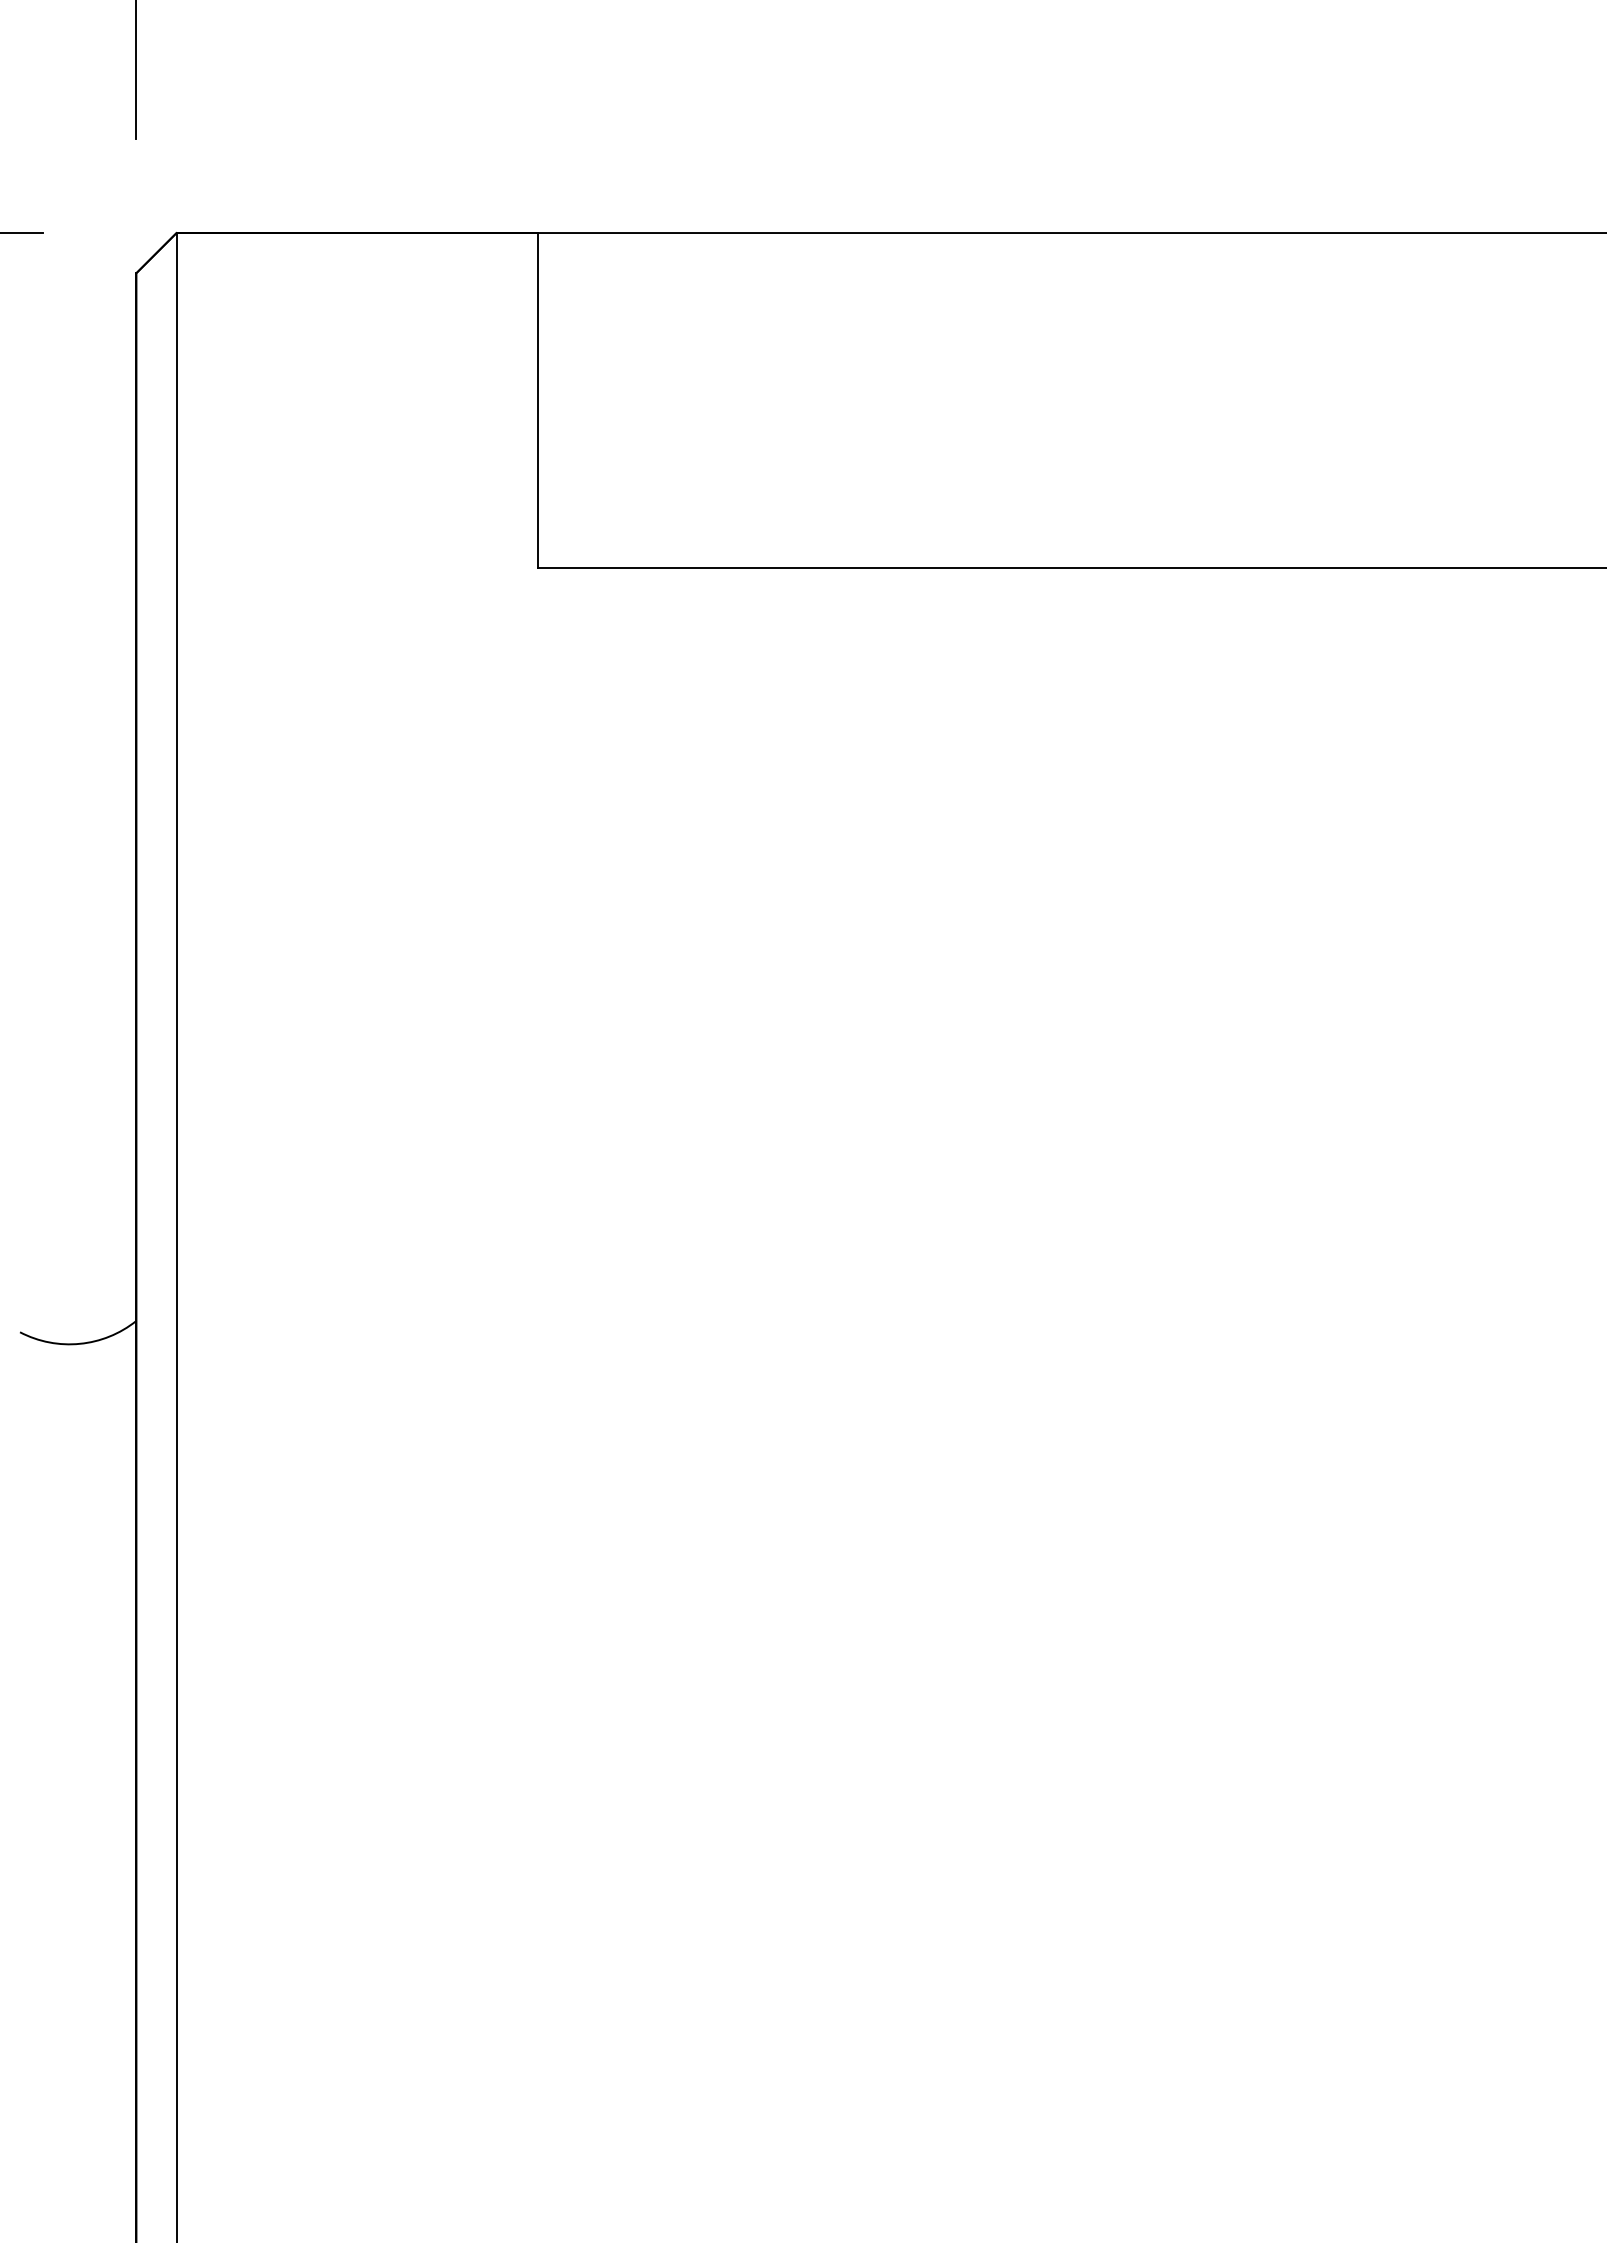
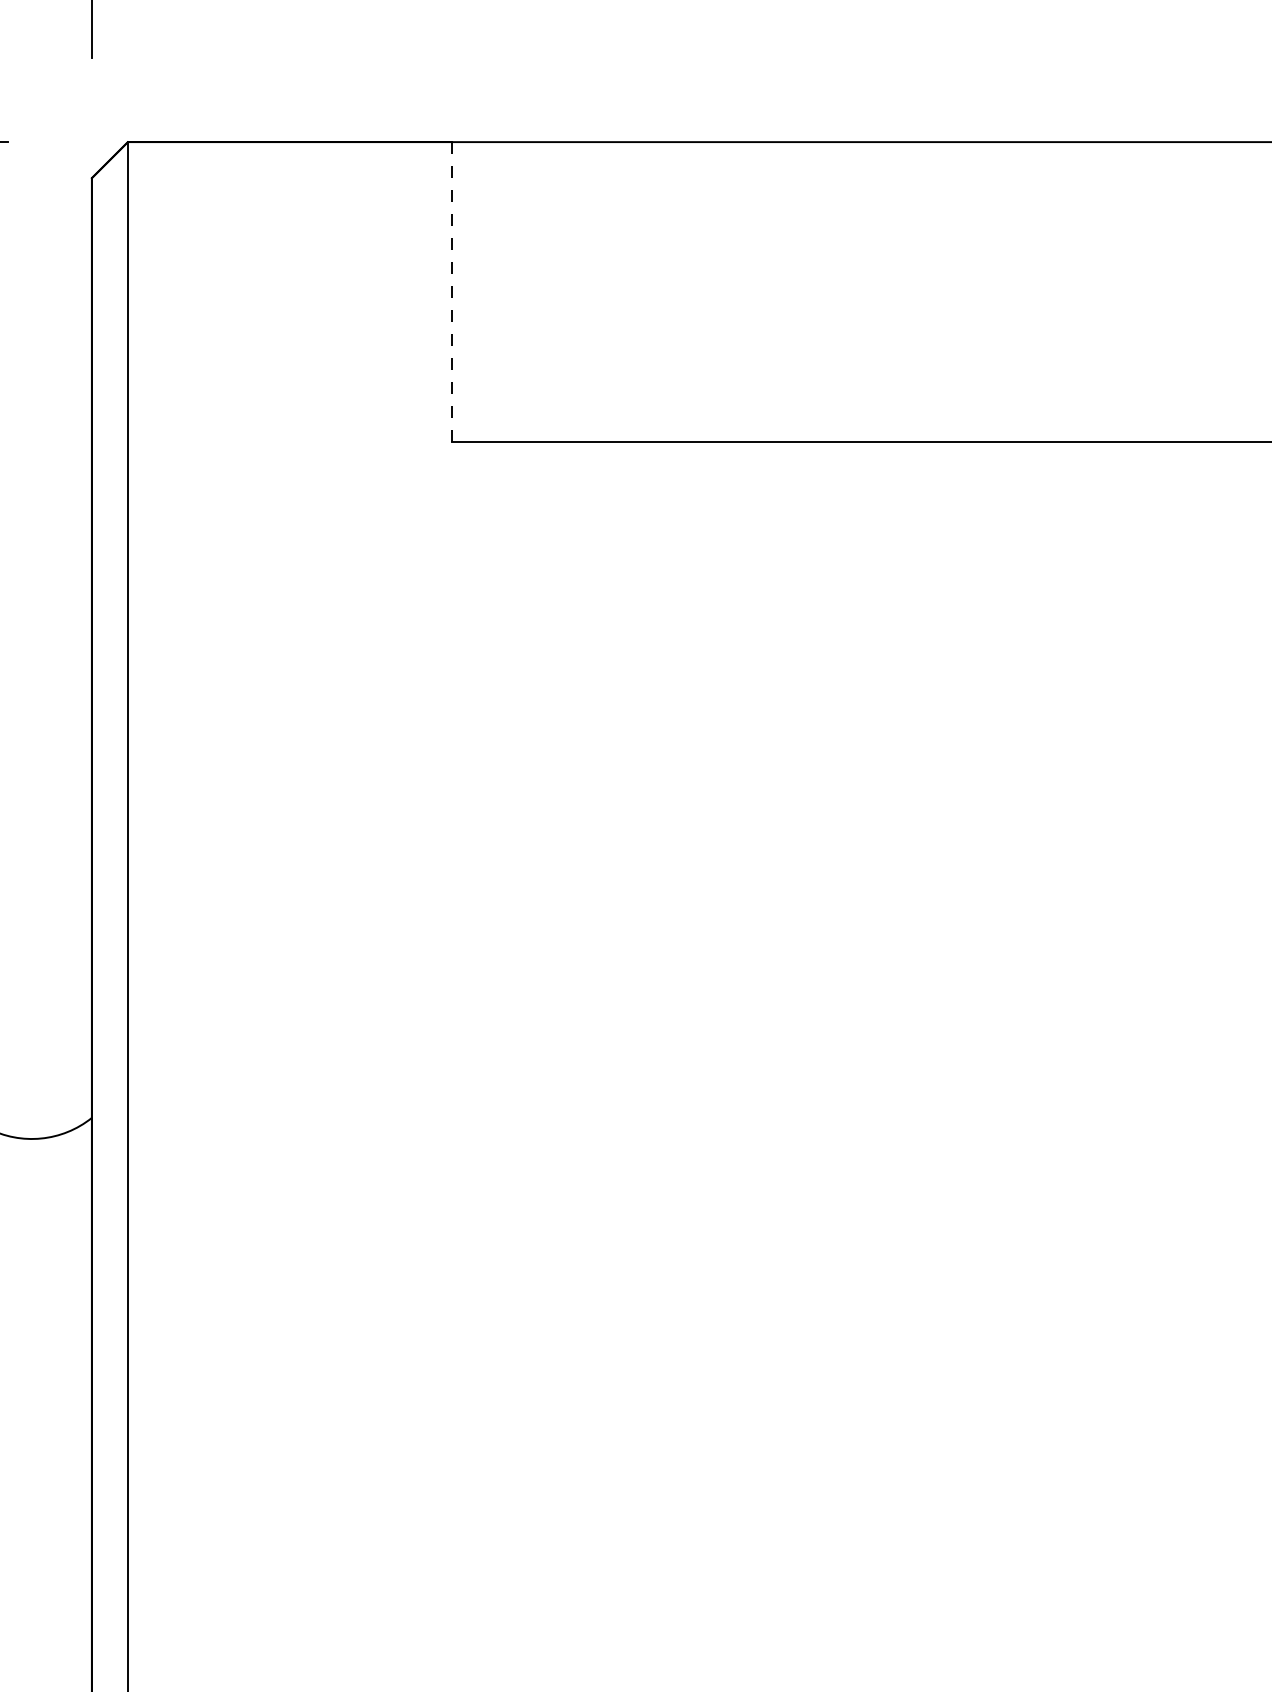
line: (538, 399) -> (452, 291), solid -> dashed

